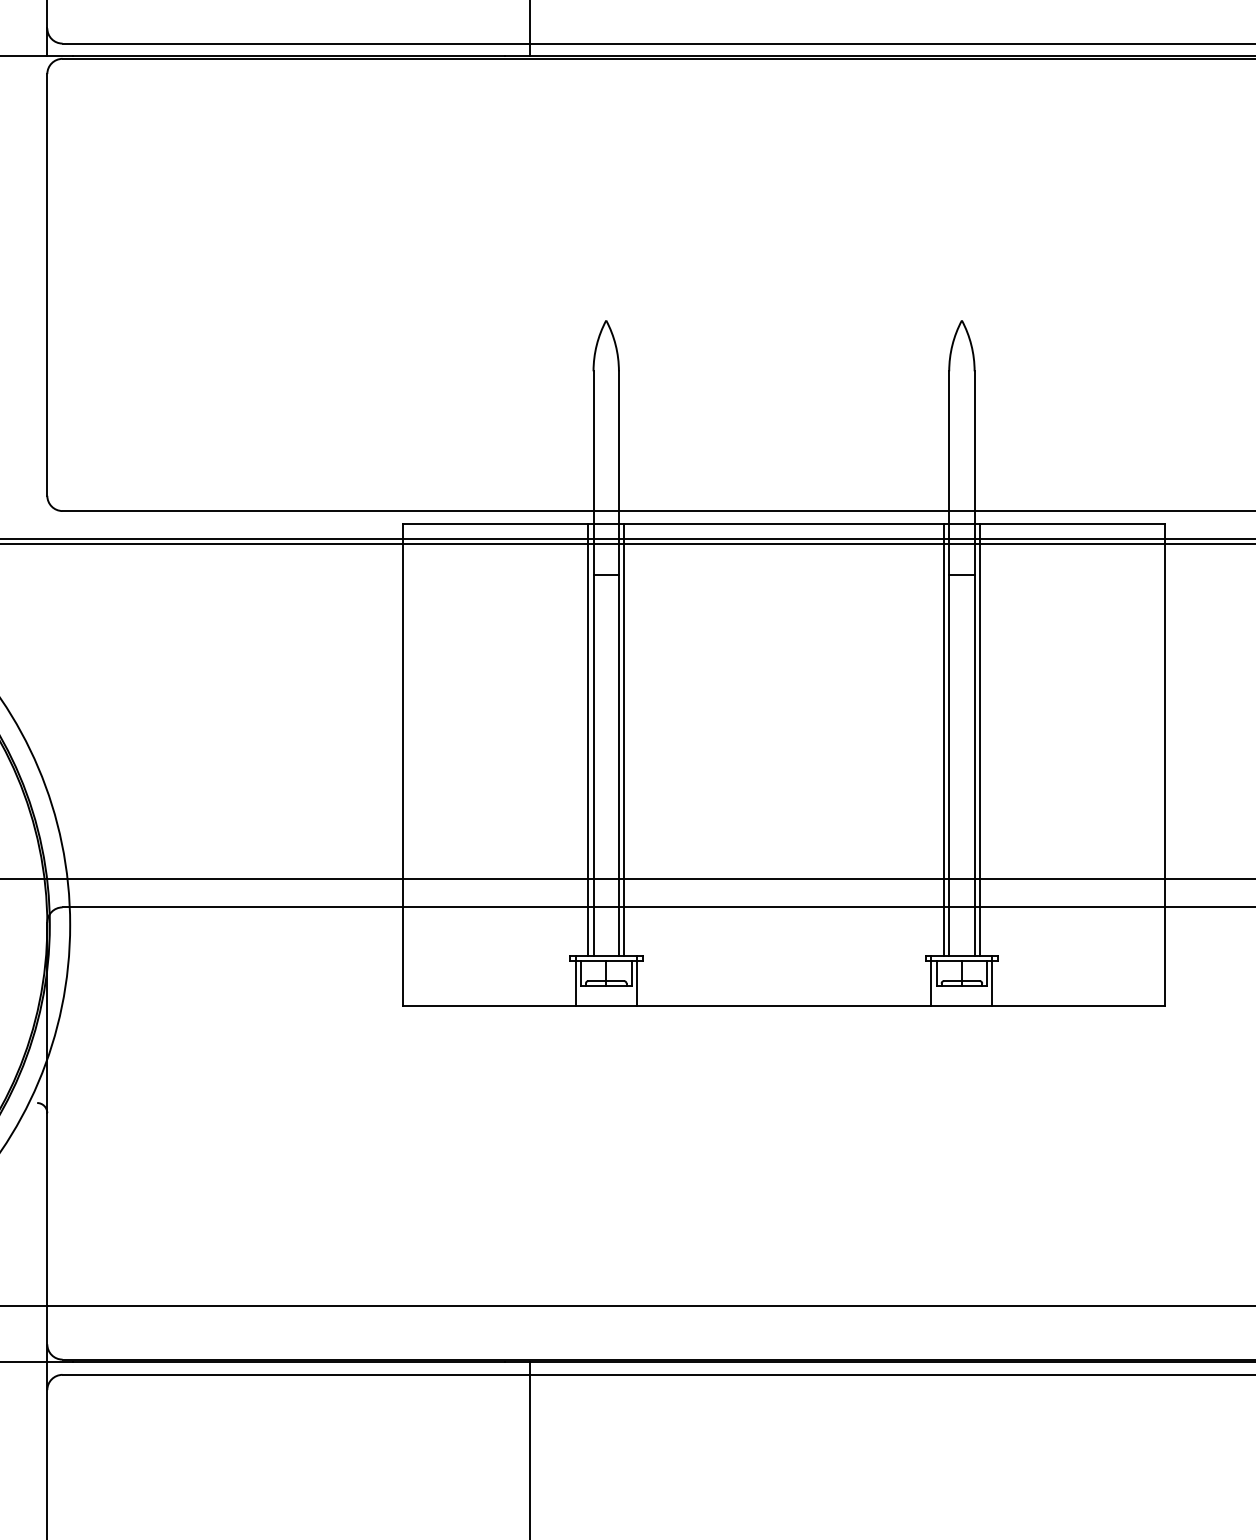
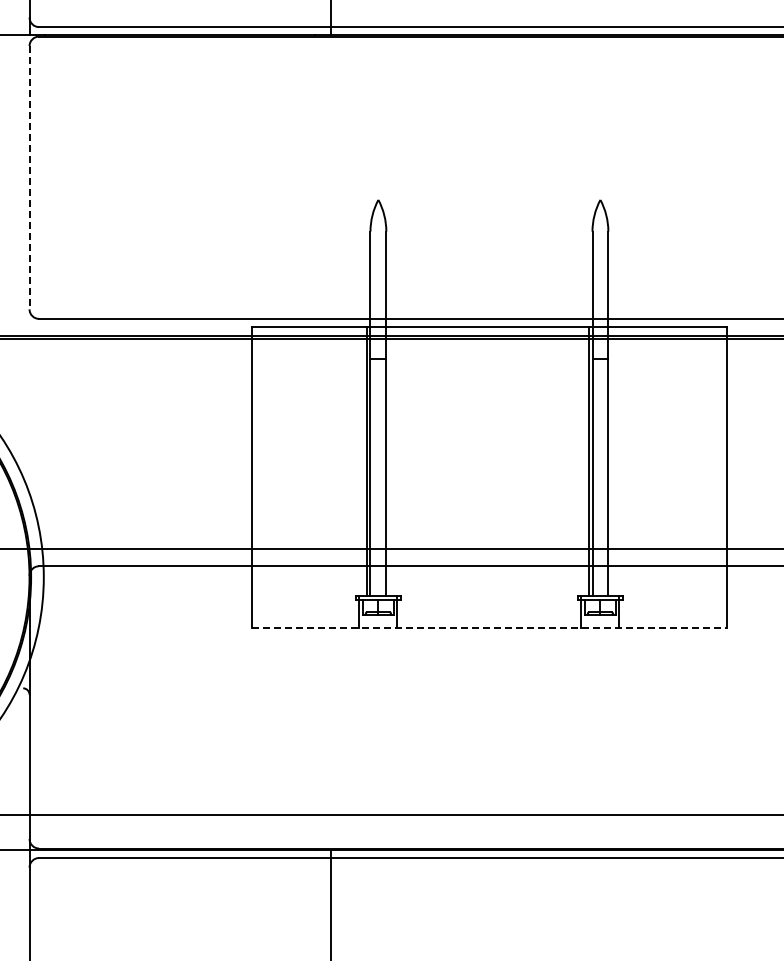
line: (47, 284) -> (29, 177), solid -> dashed
line: (623, 739) -> (389, 461), removed
line: (979, 739) -> (611, 461), removed
line: (784, 1007) -> (489, 628), solid -> dashed

